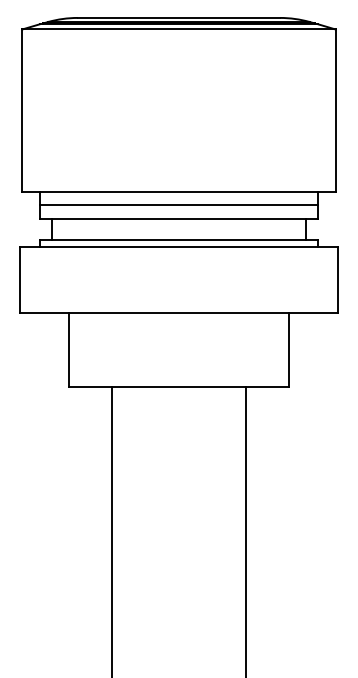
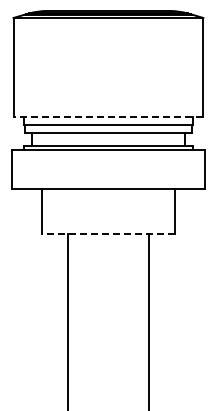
line: (179, 192) -> (108, 116), solid -> dashed
line: (179, 386) -> (108, 234), solid -> dashed

